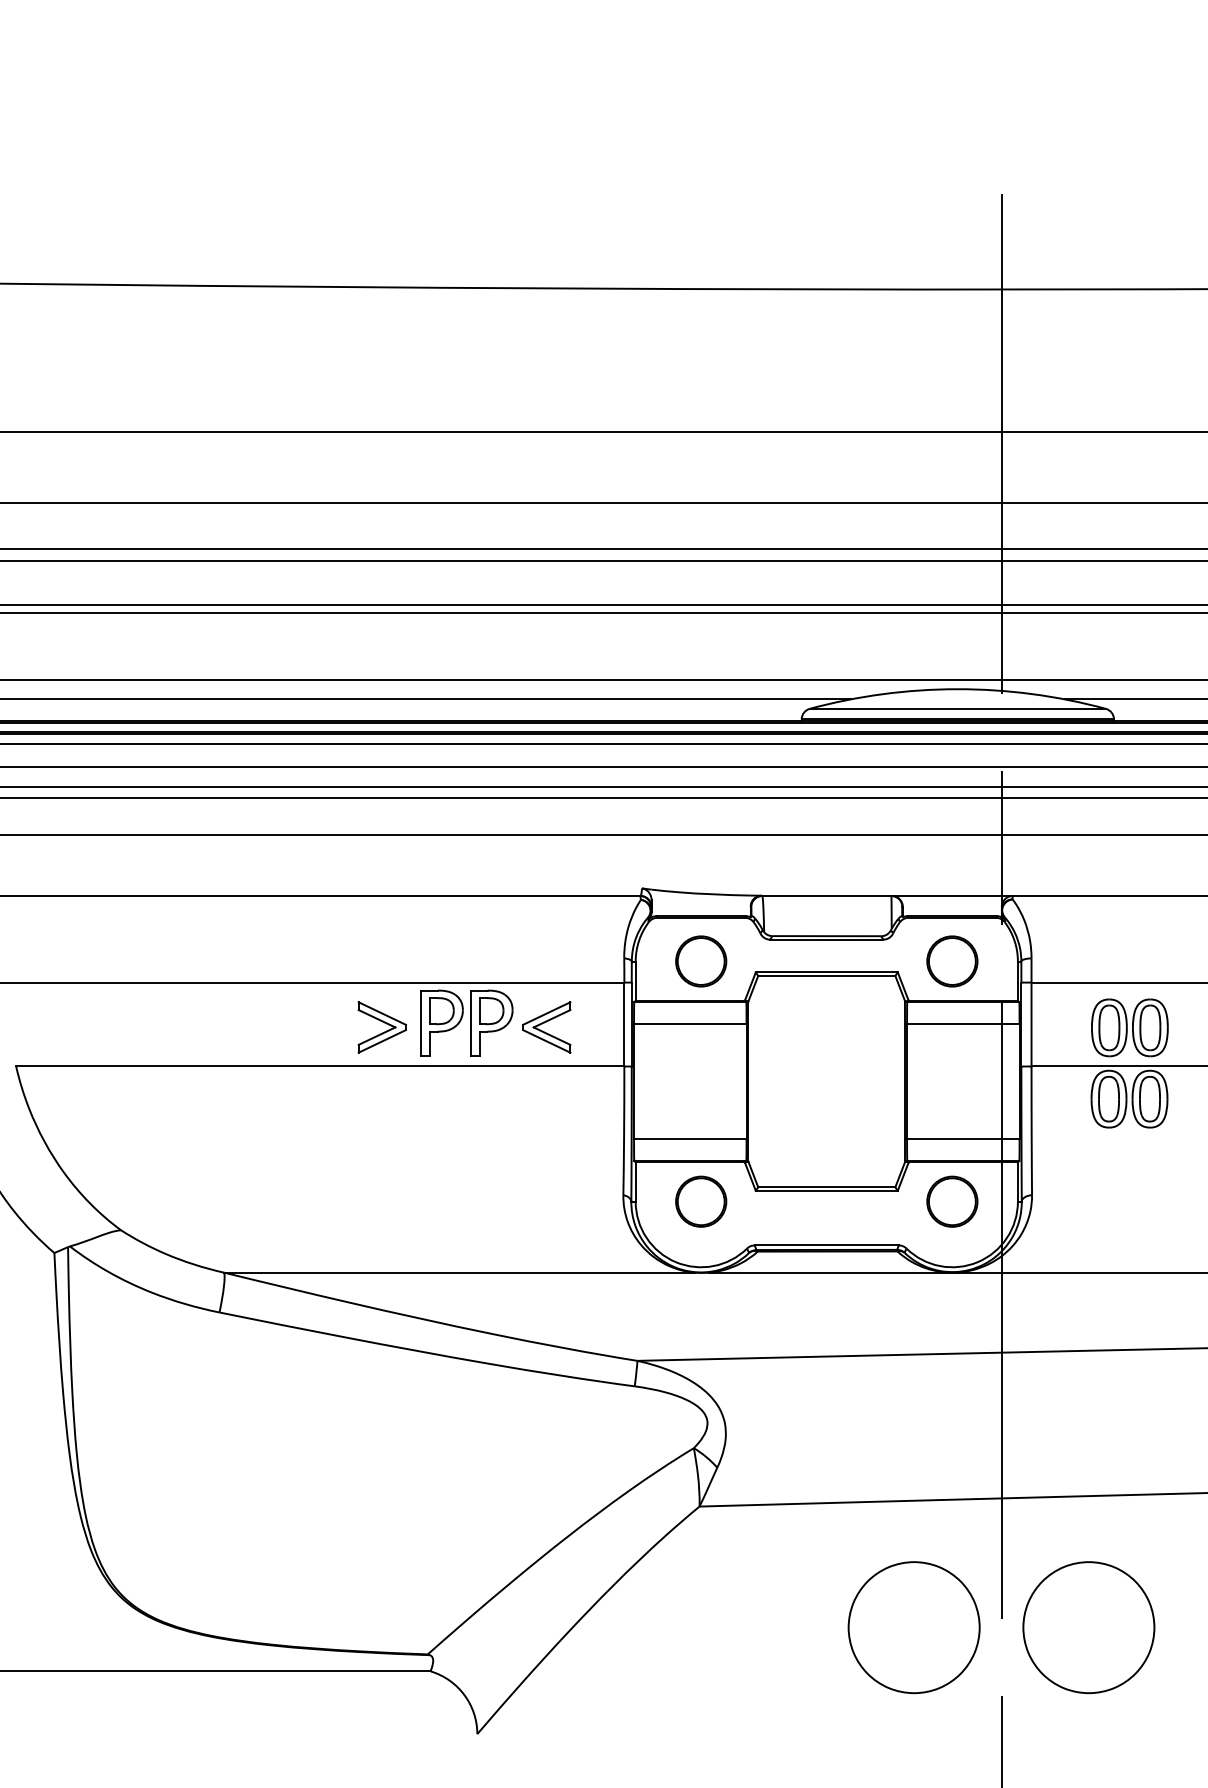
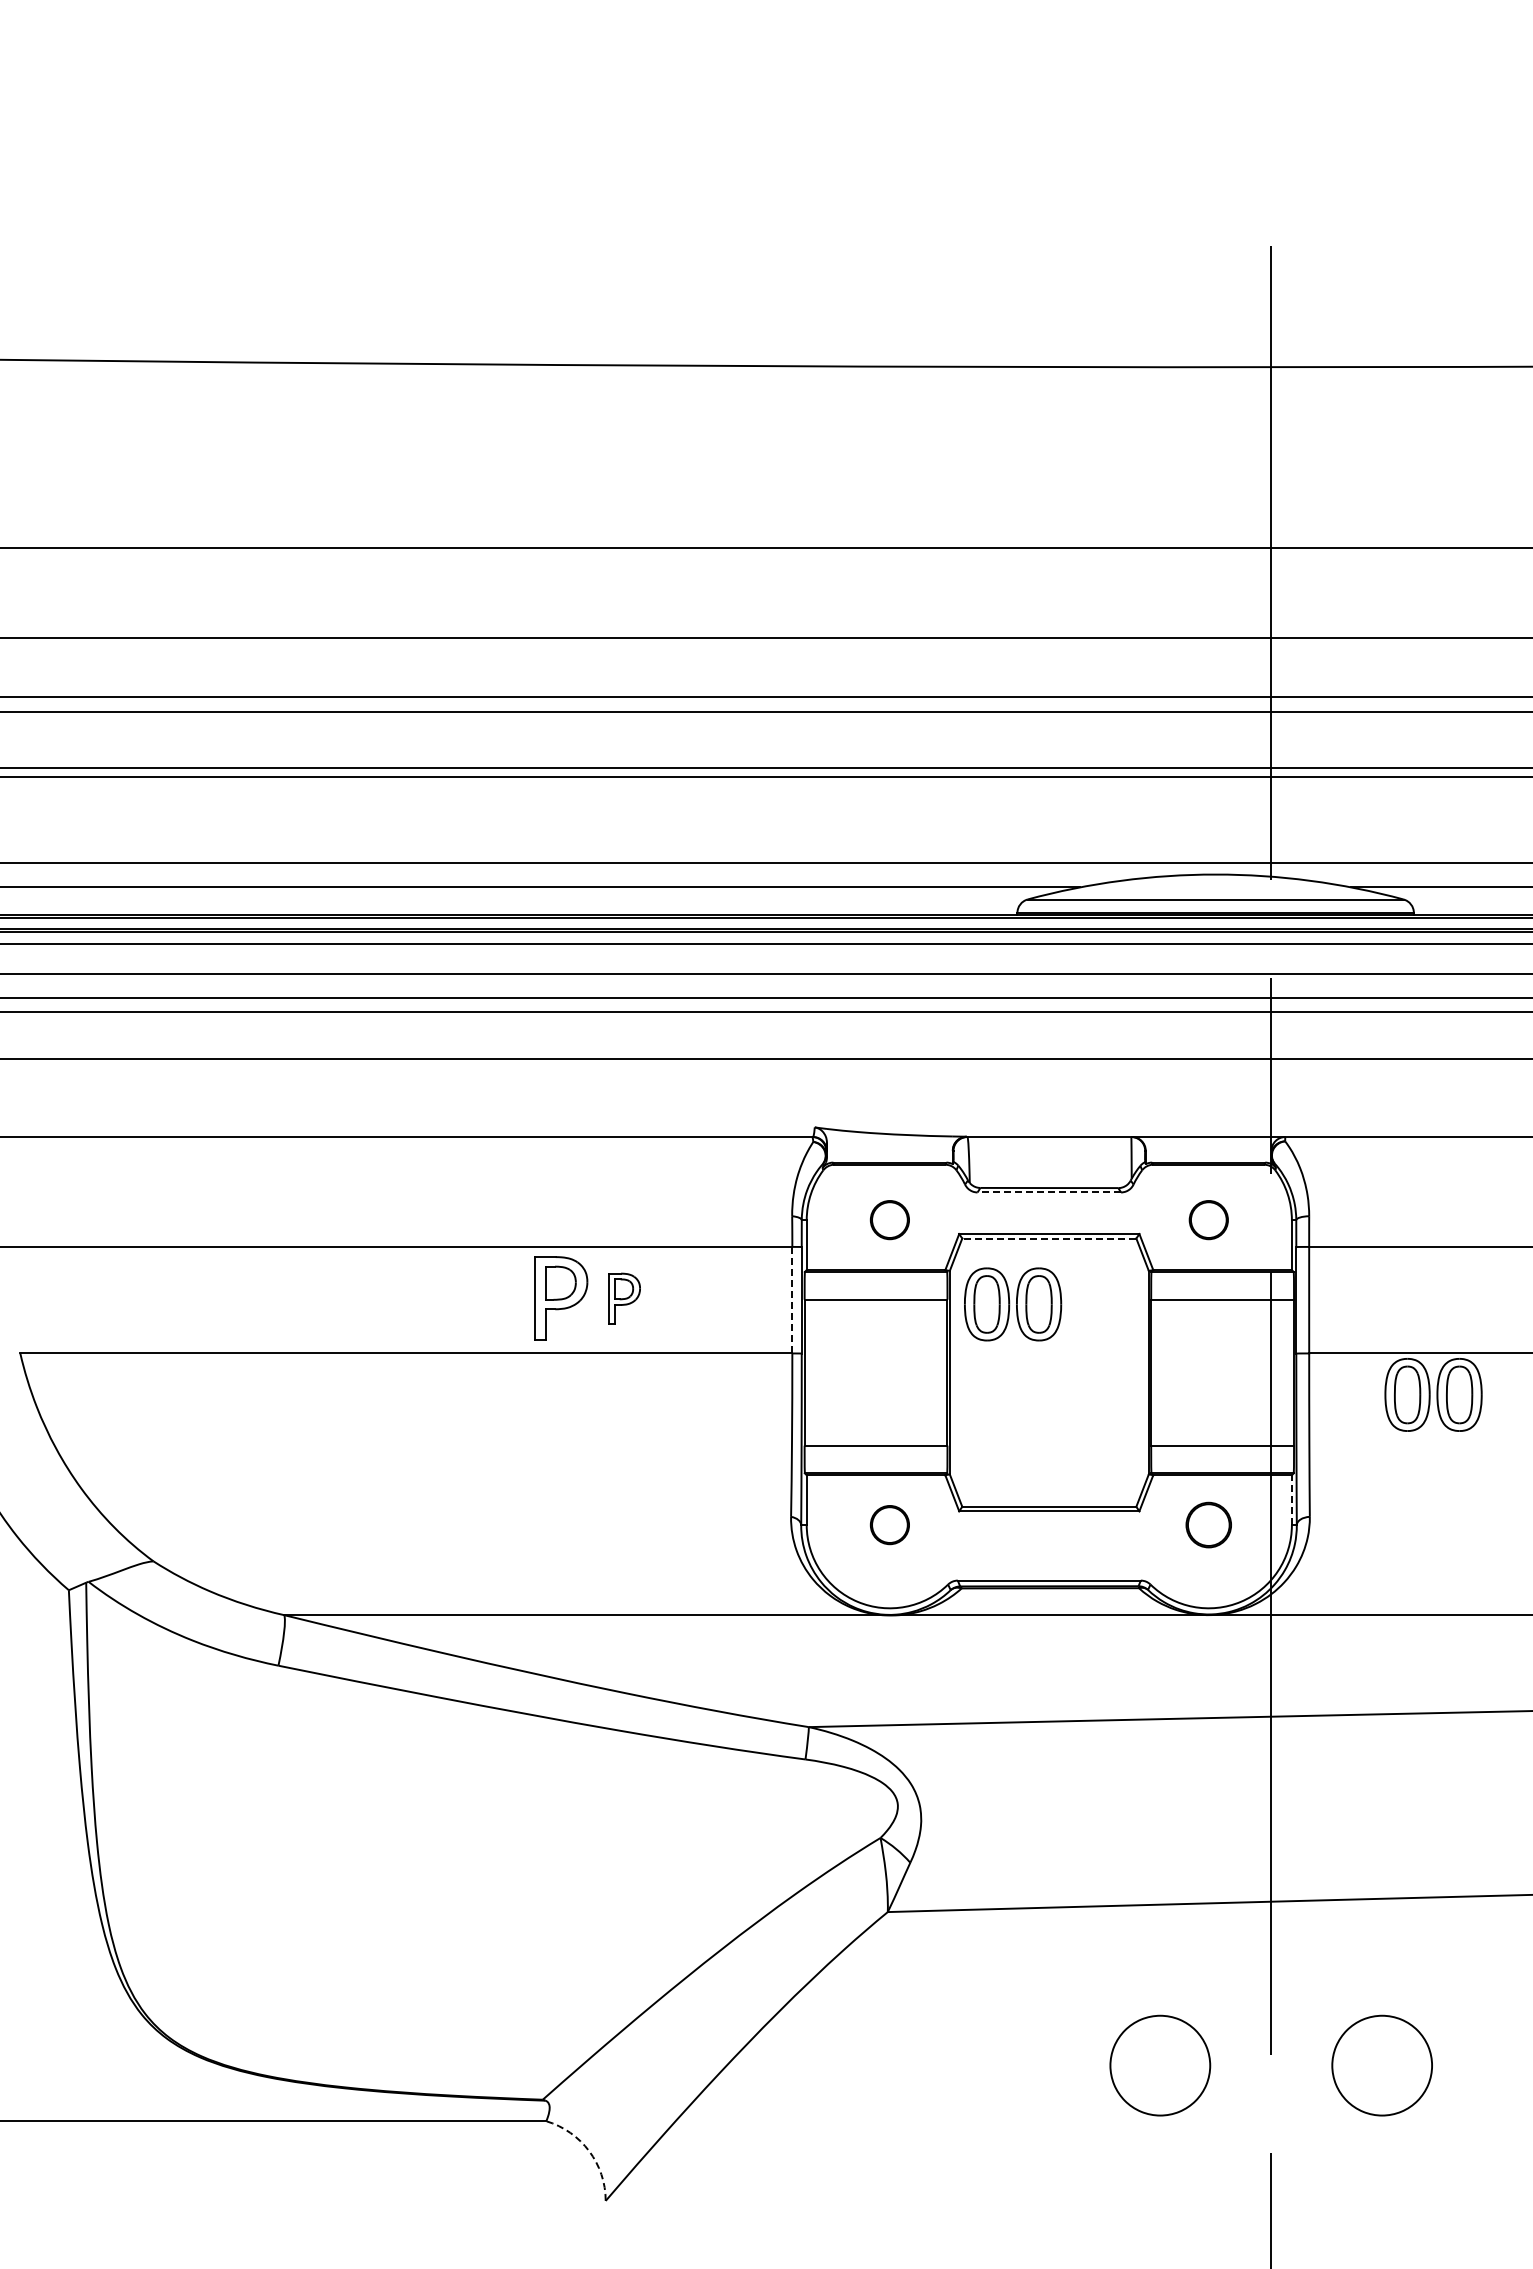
line: (826, 939) -> (1049, 1192), solid -> dashed
part: (700, 960) -> (889, 1219), size x0.6
part: (952, 960) -> (1208, 1219), size x0.6
line: (826, 975) -> (1048, 1238), solid -> dashed
part: (492, 1023) -> (624, 1298), size x0.6
line: (624, 1024) -> (792, 1300), solid -> dashed
part: (382, 1027) -> (485, 1303), removed
part: (546, 1027) -> (693, 1303), removed
part: (1130, 1027) -> (1013, 1304), moved
line: (1017, 1182) -> (1291, 1500), solid -> dashed
part: (700, 1201) -> (889, 1524), size x0.6
part: (952, 1201) -> (1208, 1524), size x0.7
part: (914, 1627) -> (1160, 2065), size x0.6
part: (1089, 1627) -> (1382, 2065), size x0.6
arc: (464, 1695) -> (589, 2151), solid -> dashed

